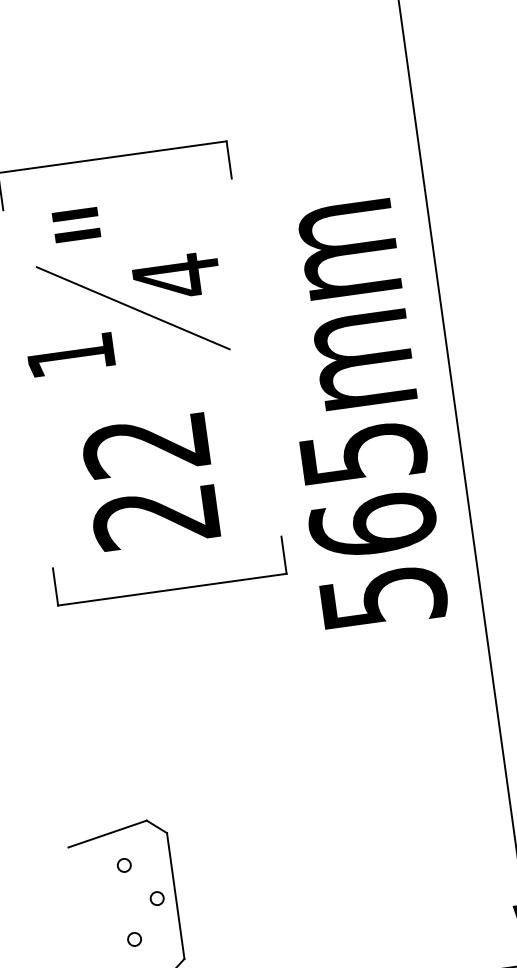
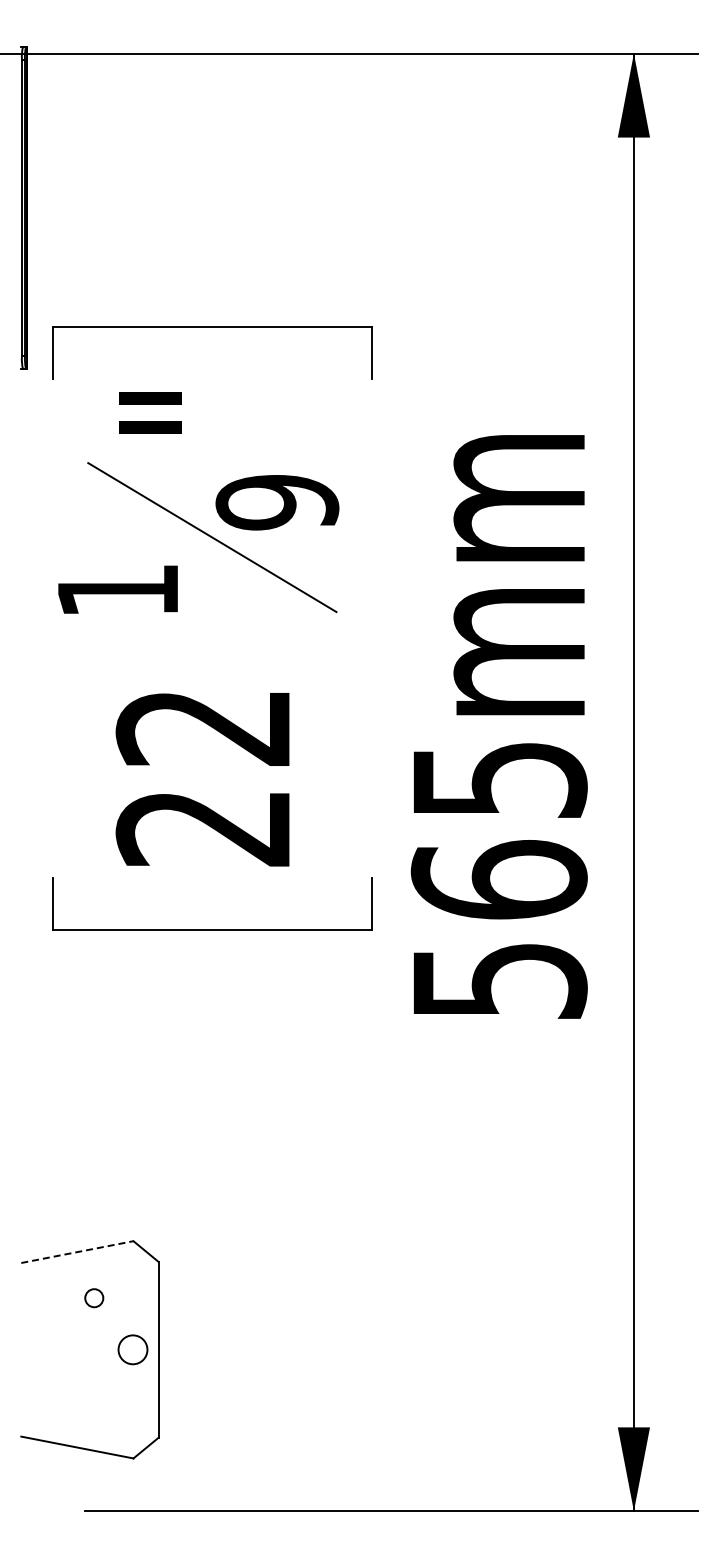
text: (176, 276) -> (277, 502), 4 -> 9
line: (107, 834) -> (77, 1252), solid -> dashed
circle: (156, 898) -> (132, 1349), size x1.6
circle: (134, 939) -> (94, 1401), removed

